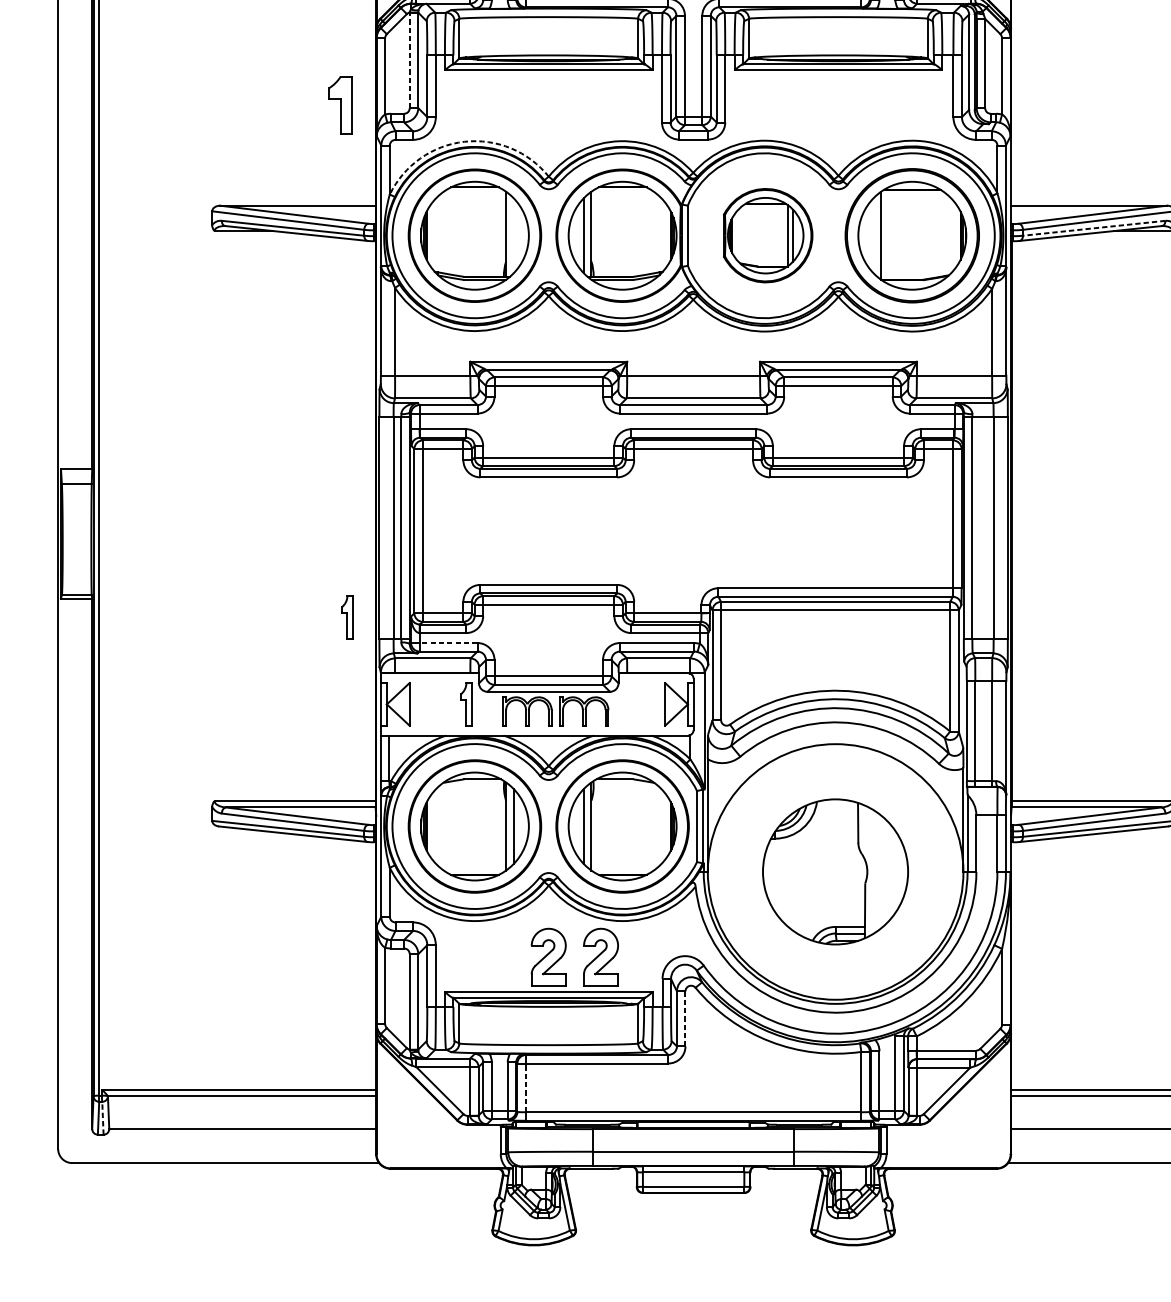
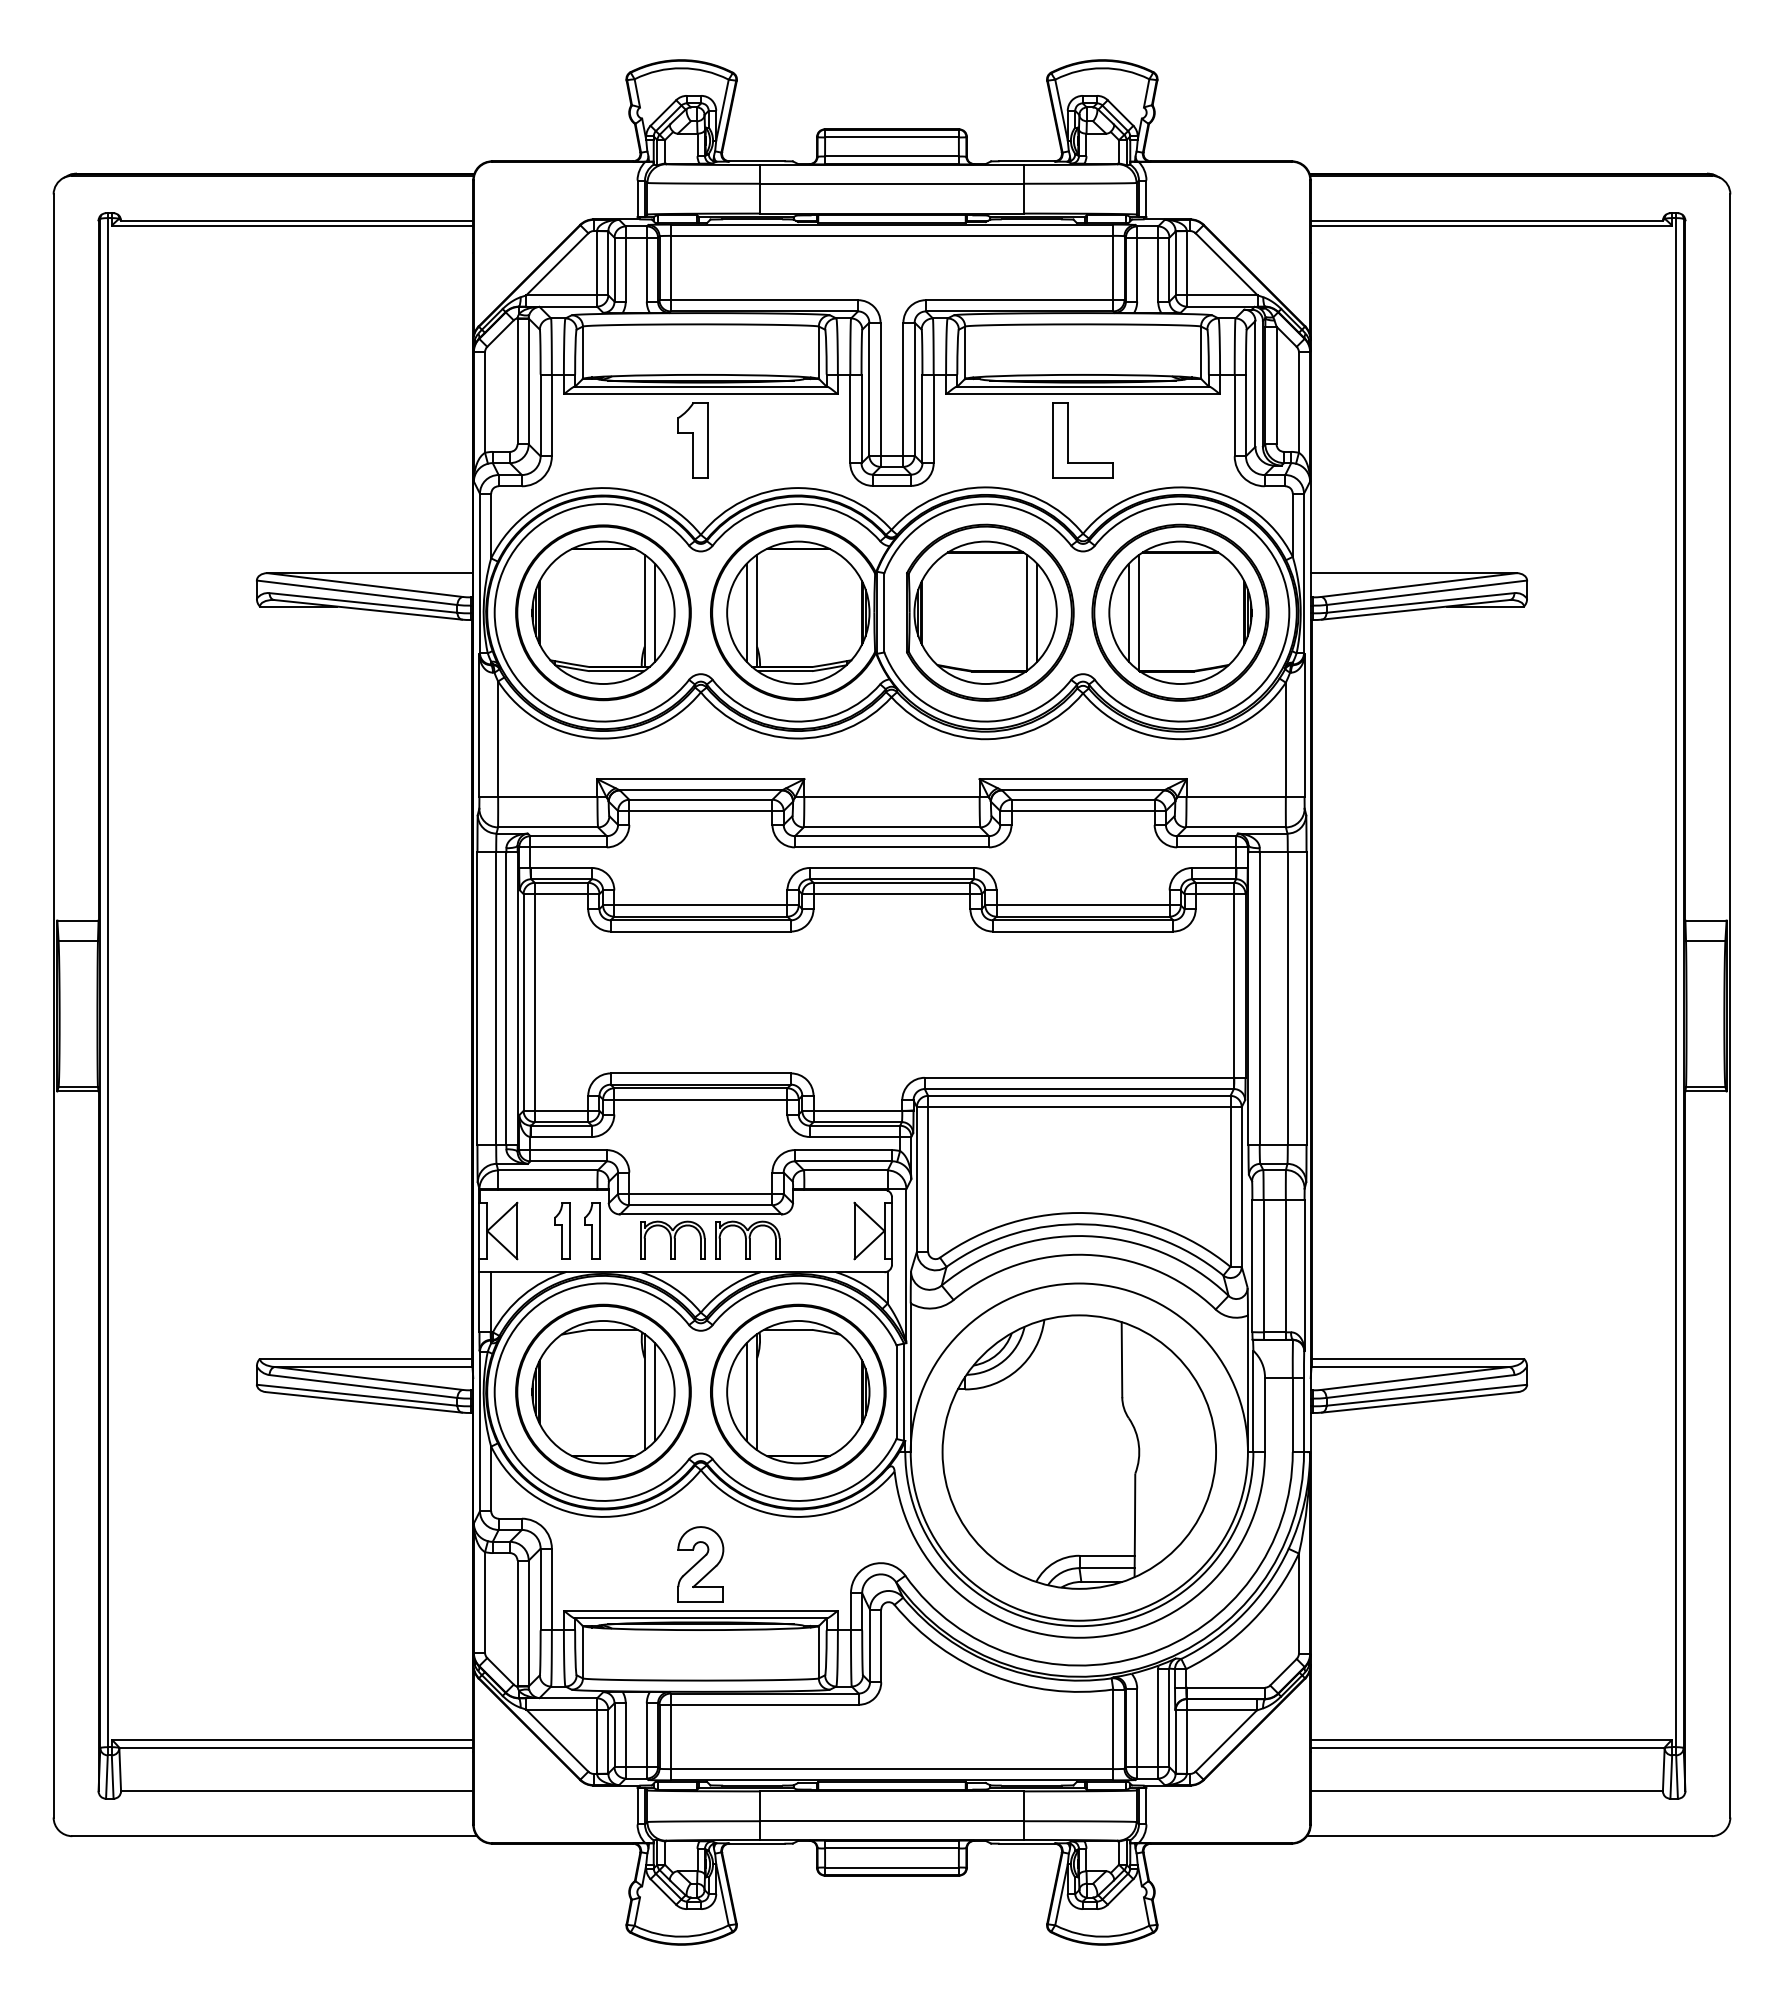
line: (409, 60) -> (517, 381), dashed -> solid
part: (340, 105) -> (692, 440), moved
part: (827, 105) -> (1068, 440), added
arc: (464, 141) -> (589, 488), dashed -> solid
line: (1093, 228) -> (1419, 603), dashed -> solid
line: (513, 235) -> (654, 612), added
part: (768, 235) -> (990, 612), size x1.43
line: (873, 235) -> (1129, 612), added
part: (347, 616) -> (562, 1230), moved
line: (448, 643) -> (568, 1150), dashed -> solid
part: (835, 871) -> (1078, 1451), size x1.43
part: (600, 957) -> (769, 1564), removed
line: (685, 1019) -> (881, 1646), dashed -> solid
line: (525, 1087) -> (670, 1736), dashed -> solid
line: (102, 1118) -> (112, 1777), dashed -> solid

